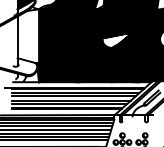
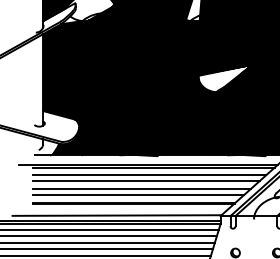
fill: (28, 35) -> (62, 69), added
fill: (30, 75) -> (66, 142), added

